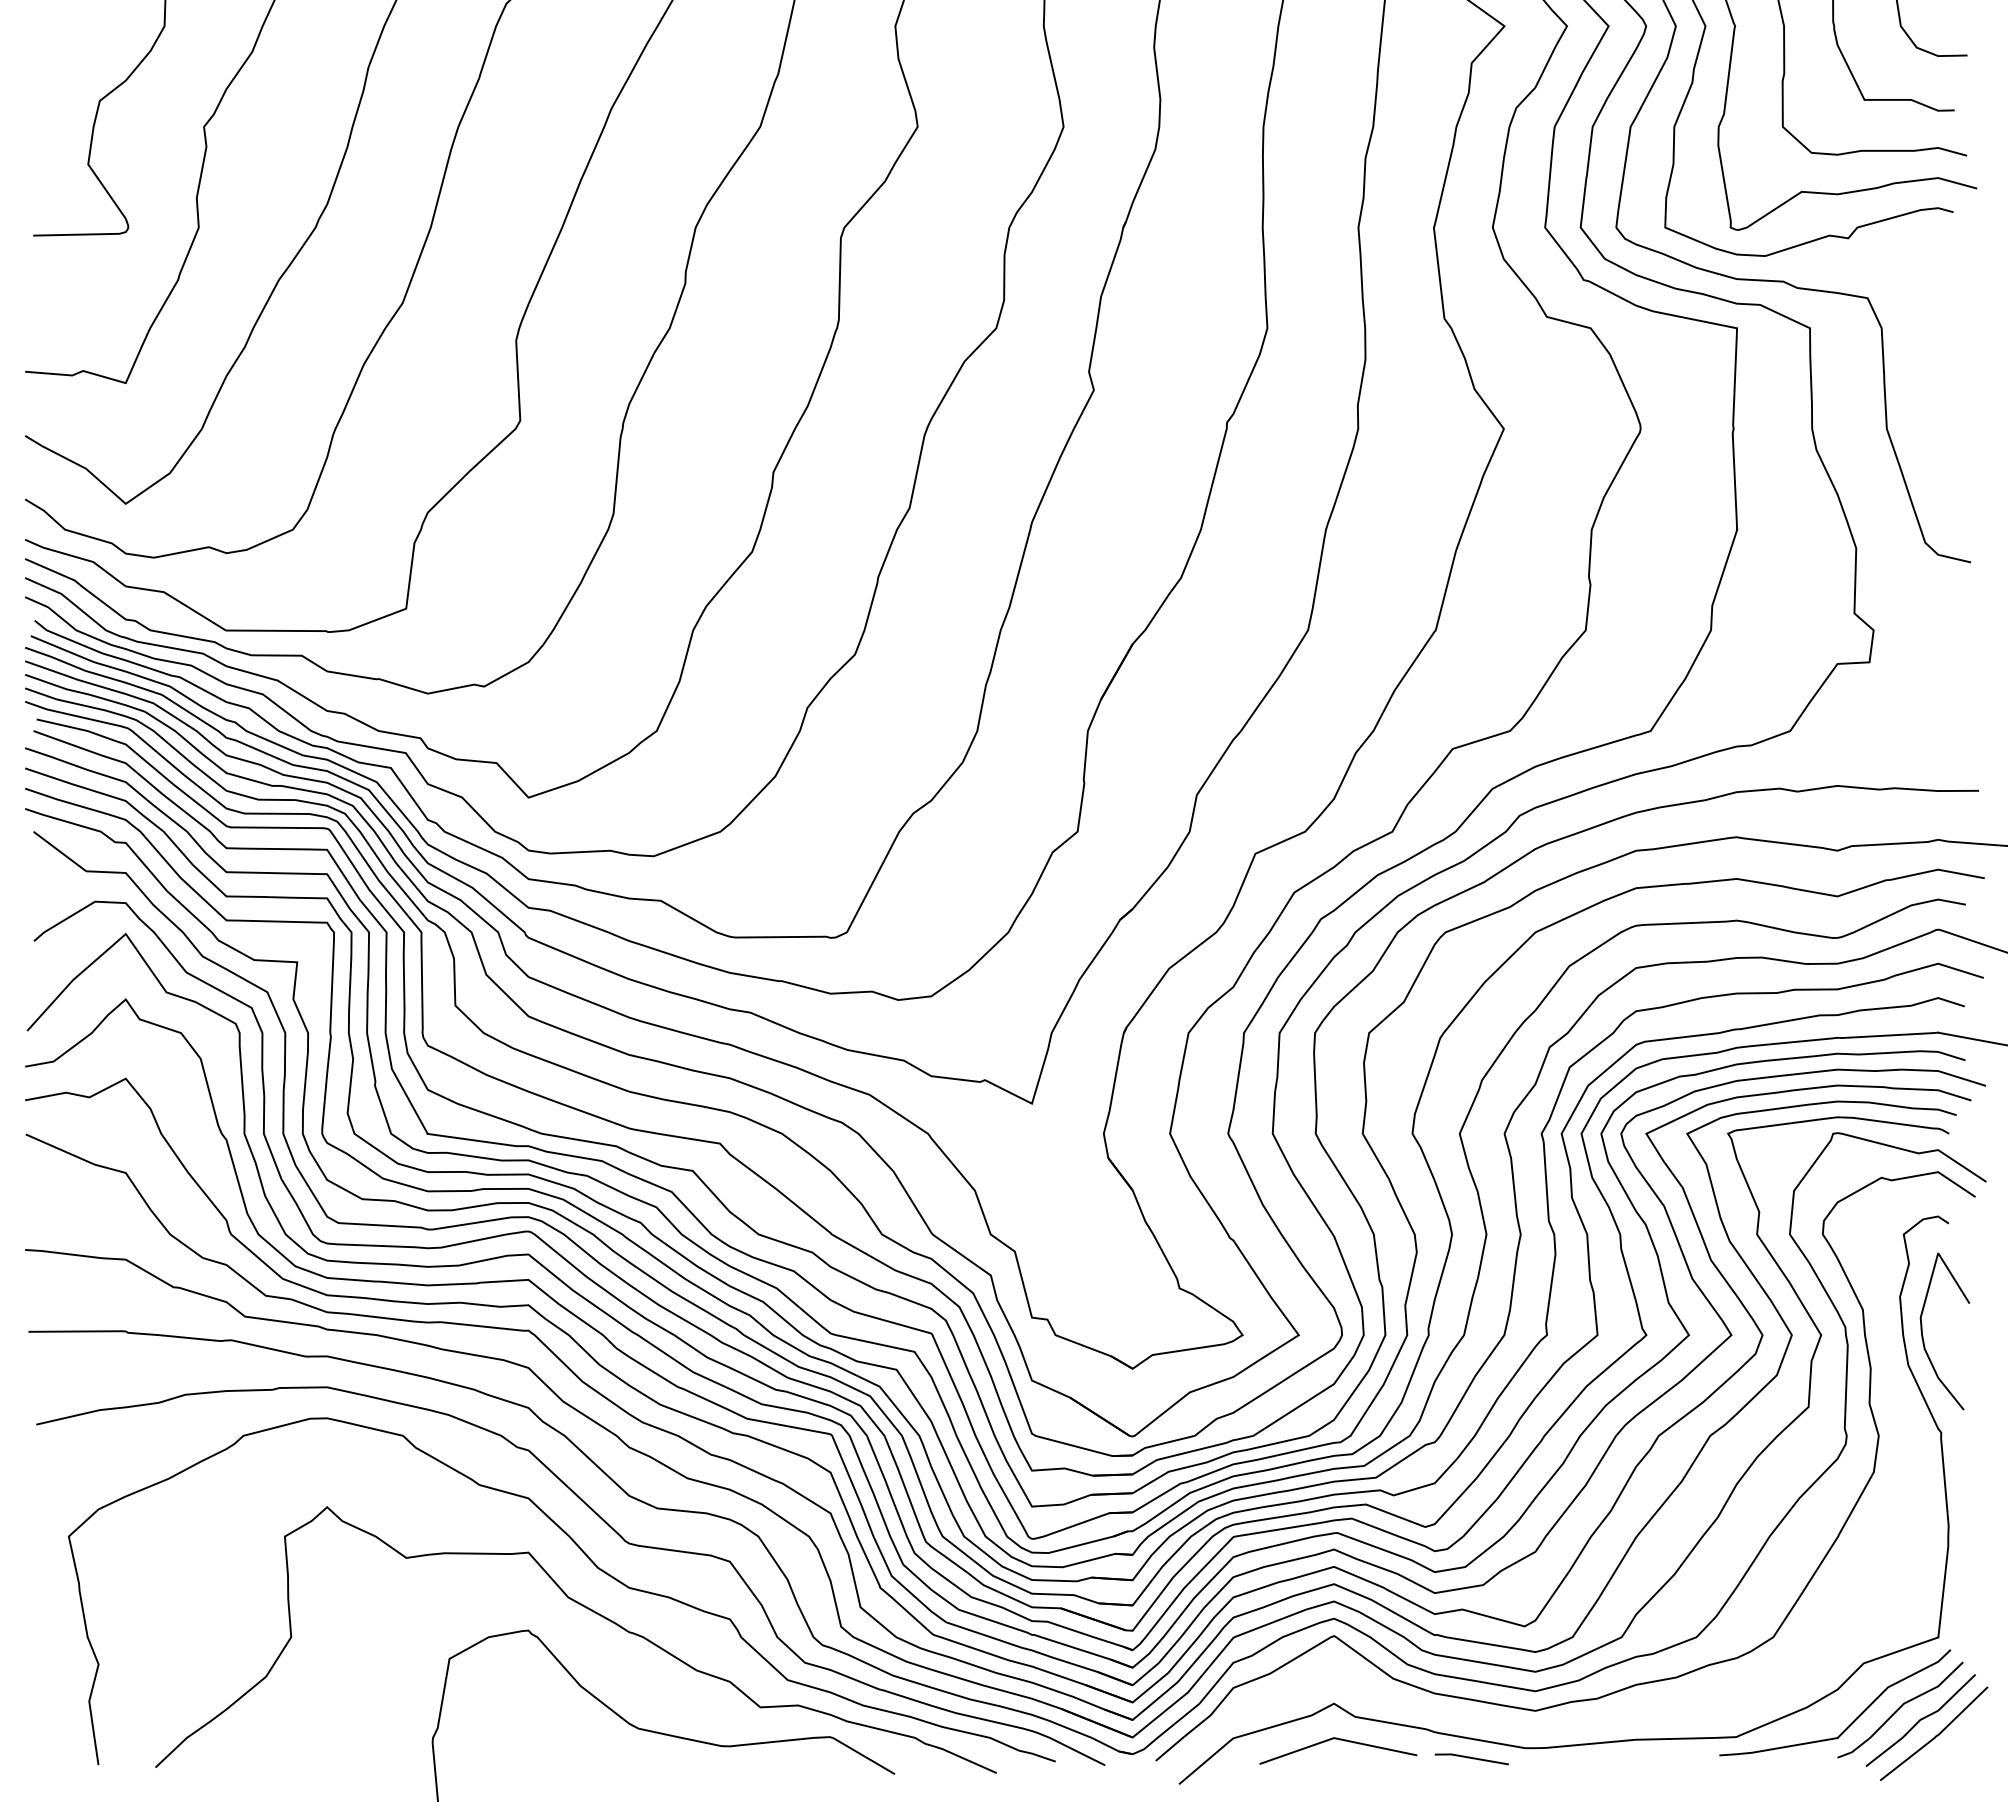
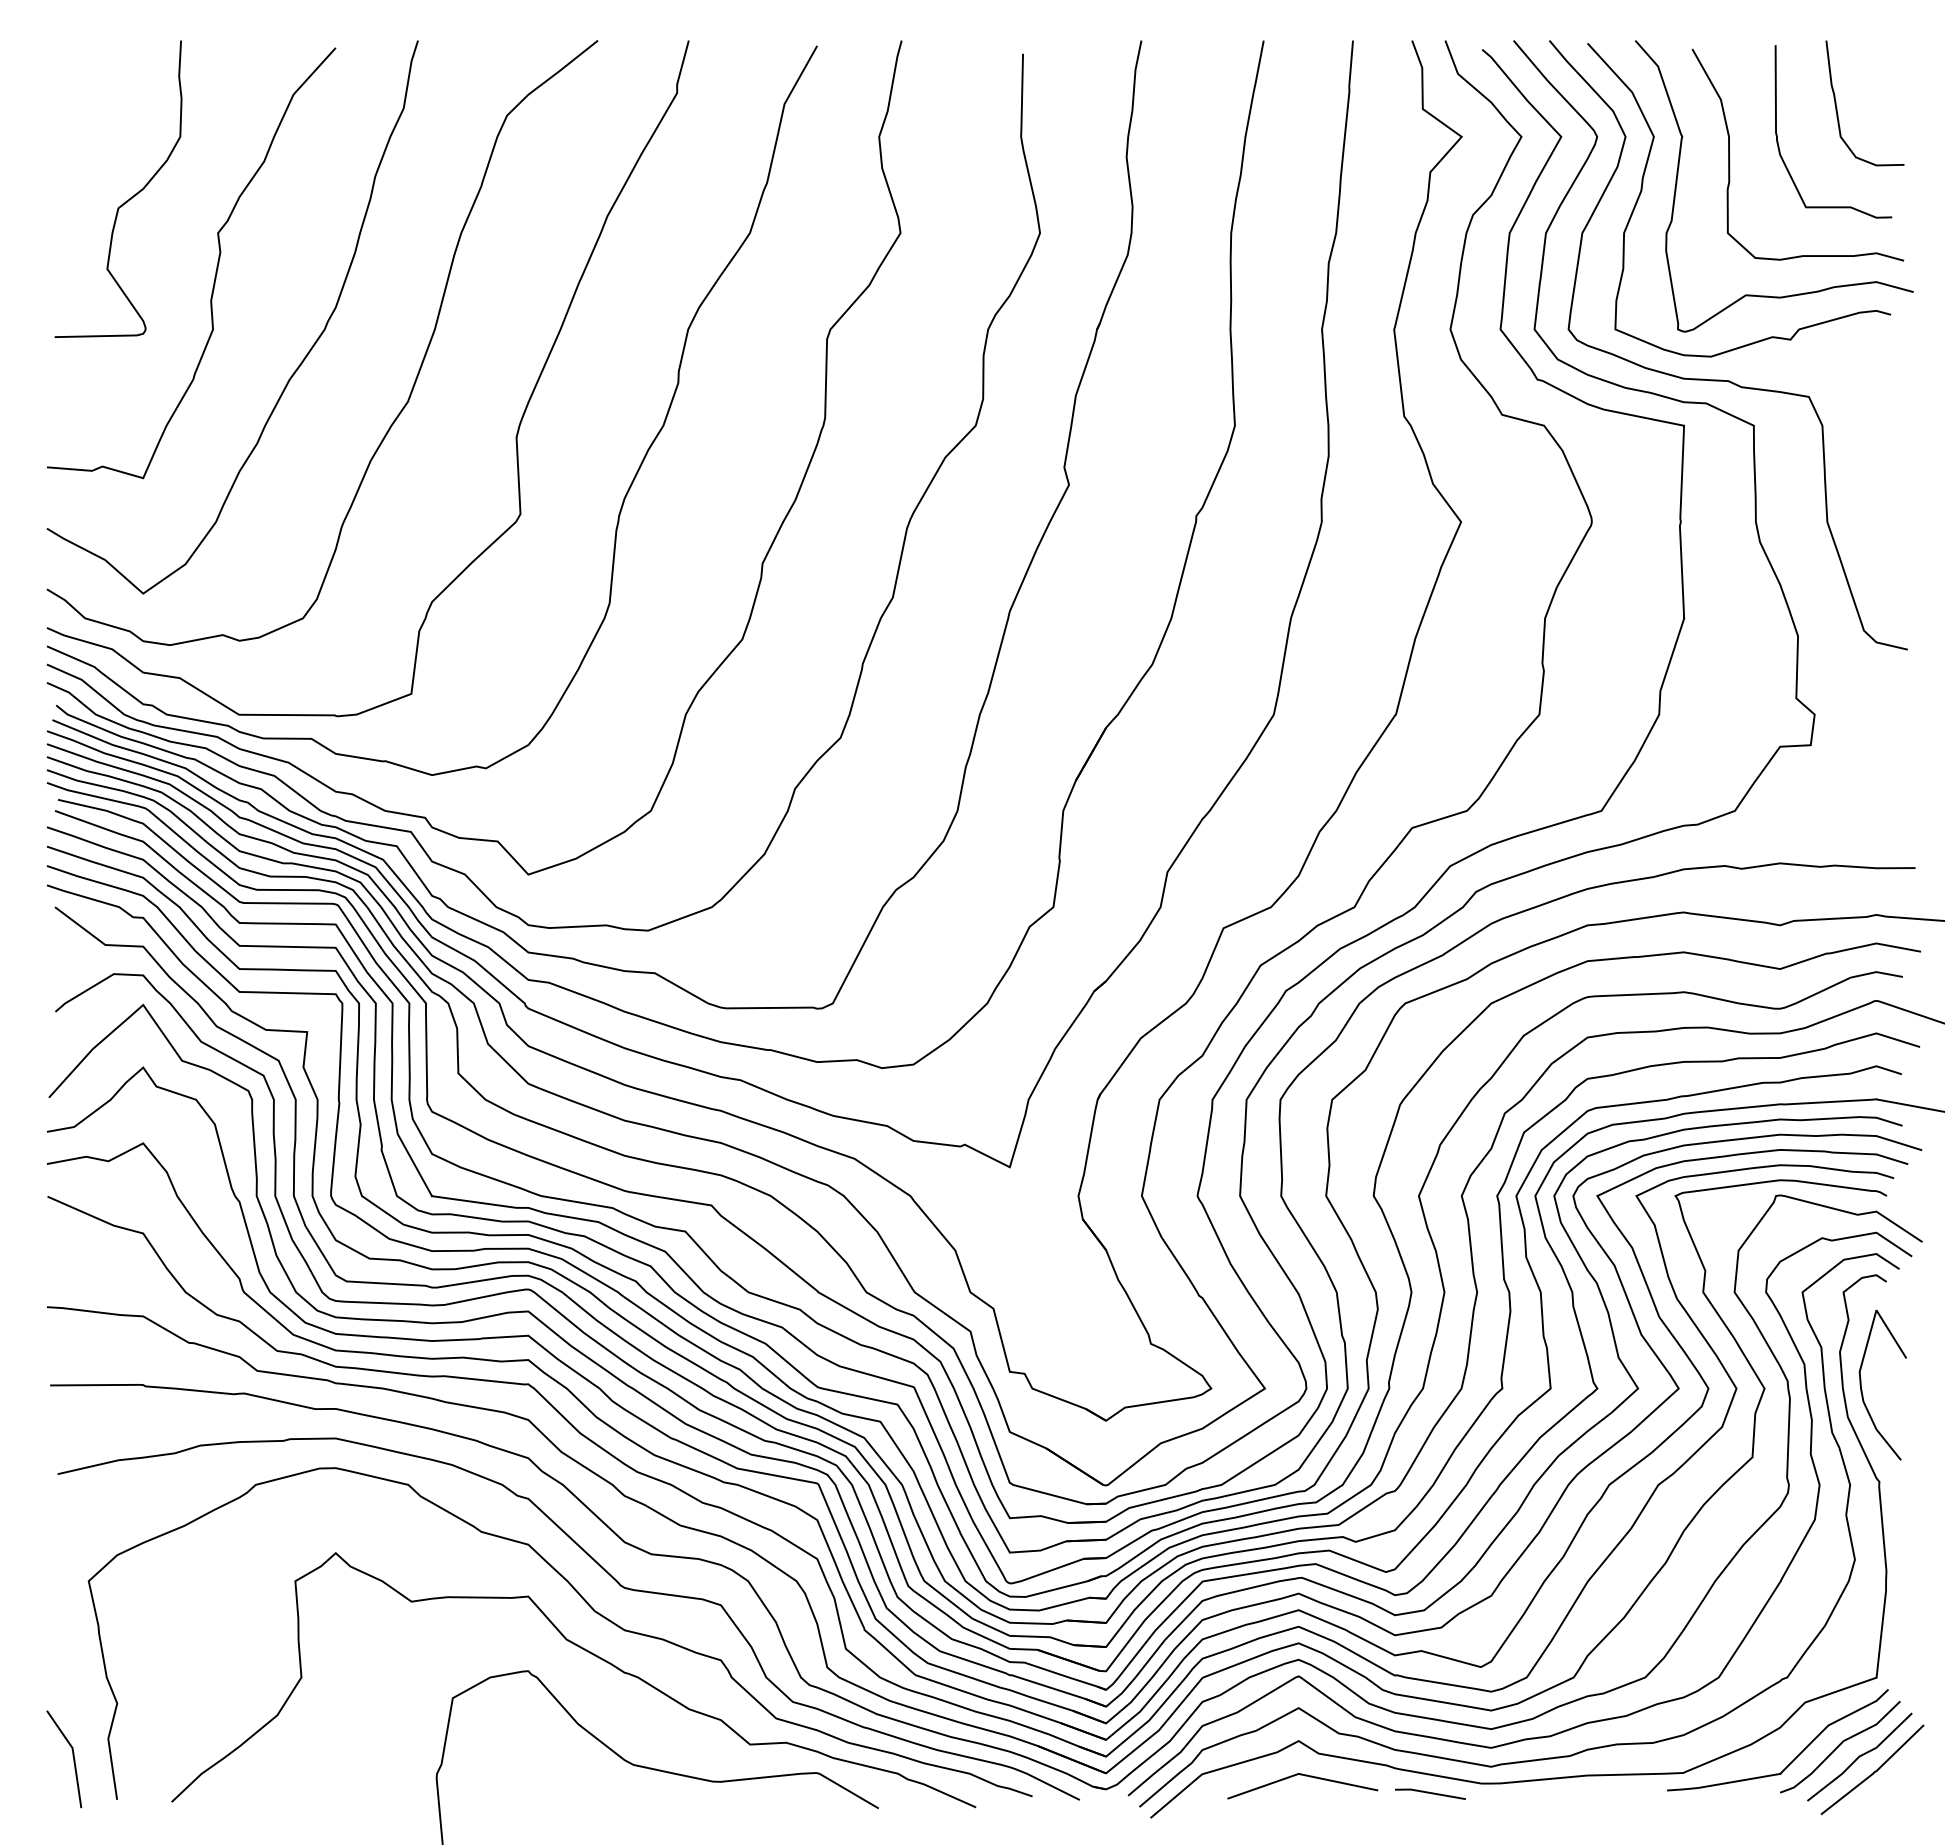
curve: (1636, 1711) -> (1587, 1748), added
line: (51, 1719) -> (72, 1756), added

